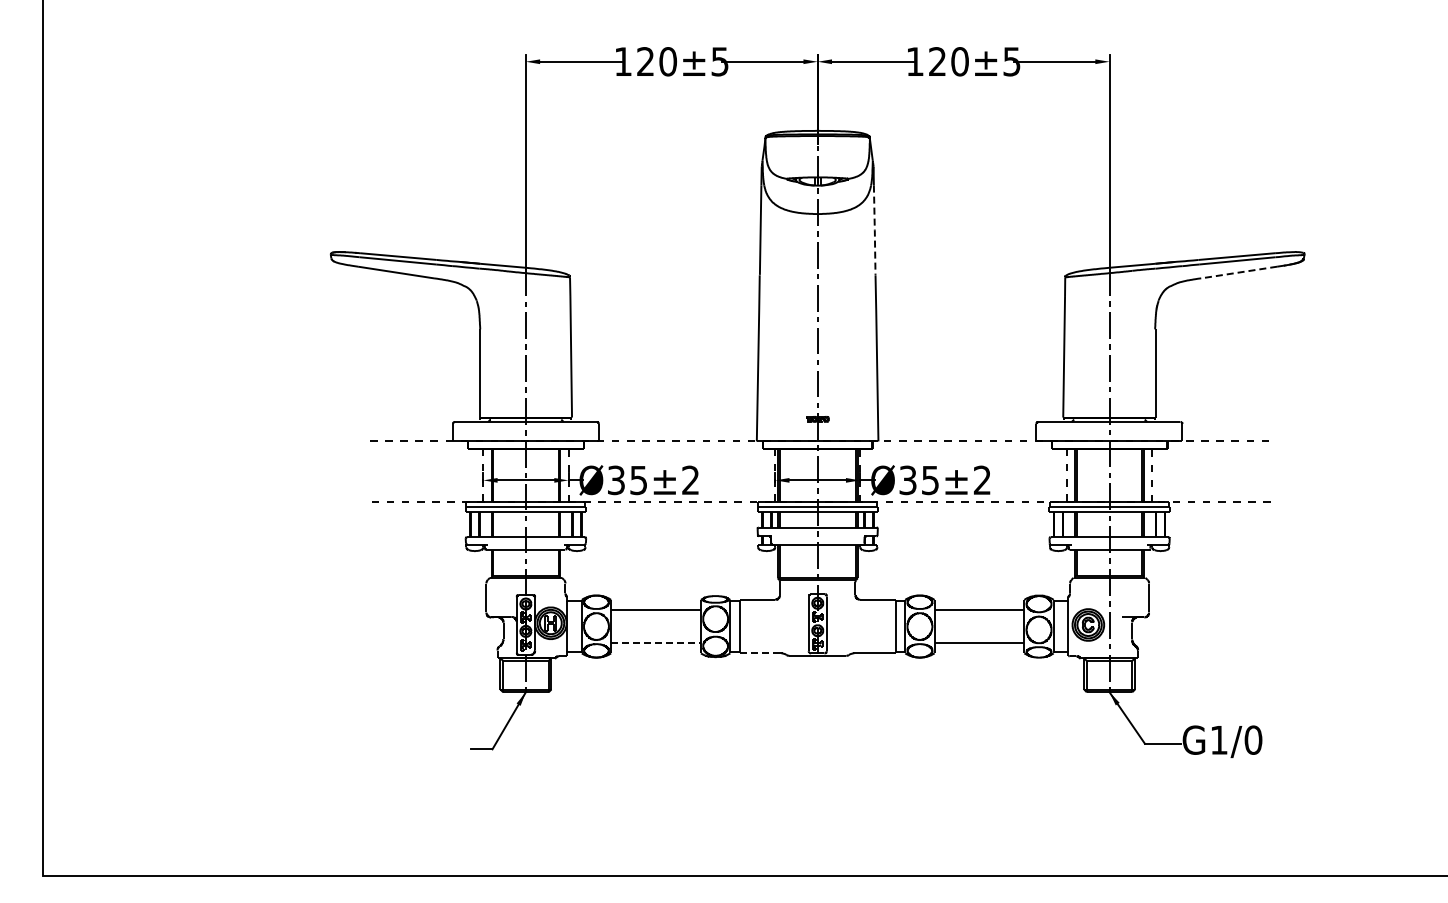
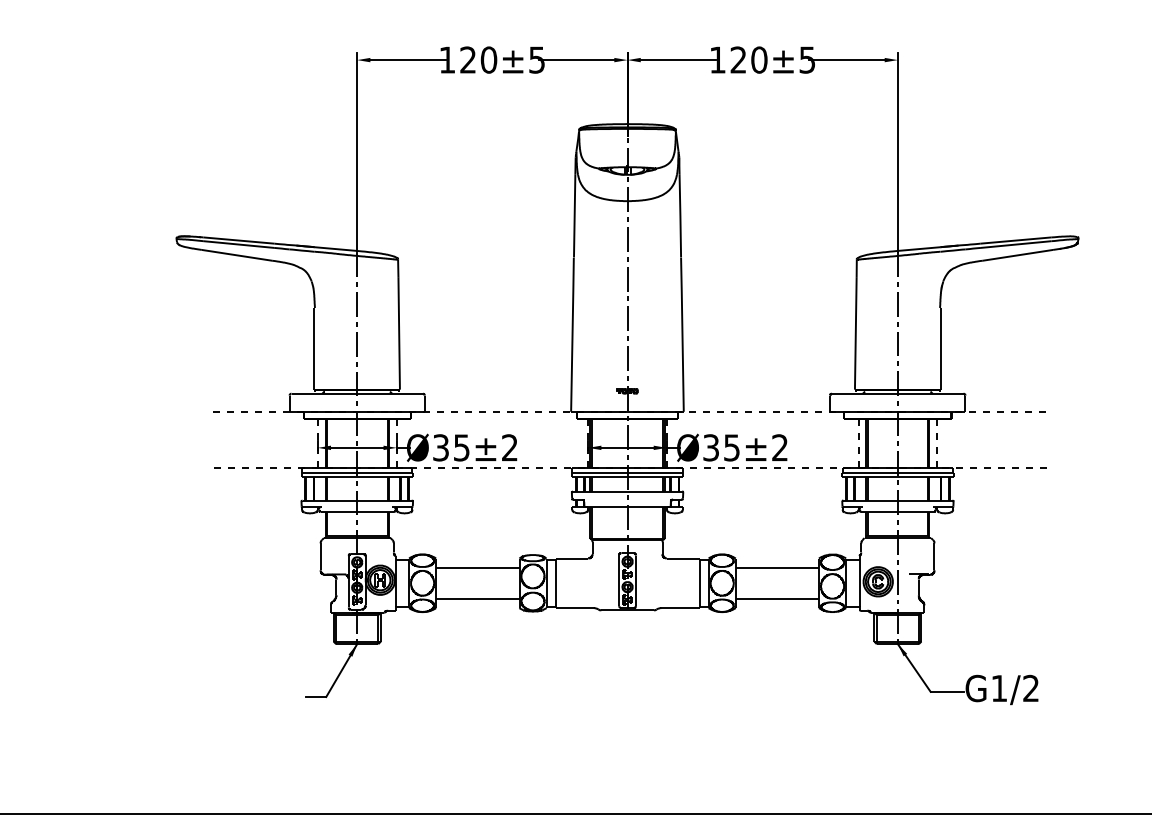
line: (874, 230) -> (680, 216), dashed -> solid
line: (1238, 272) -> (1017, 255), dashed -> solid
line: (656, 643) -> (478, 598), dashed -> solid
line: (760, 653) -> (574, 608), dashed -> solid
text: (1253, 739) -> (1031, 687), G1/0 -> G1/2

